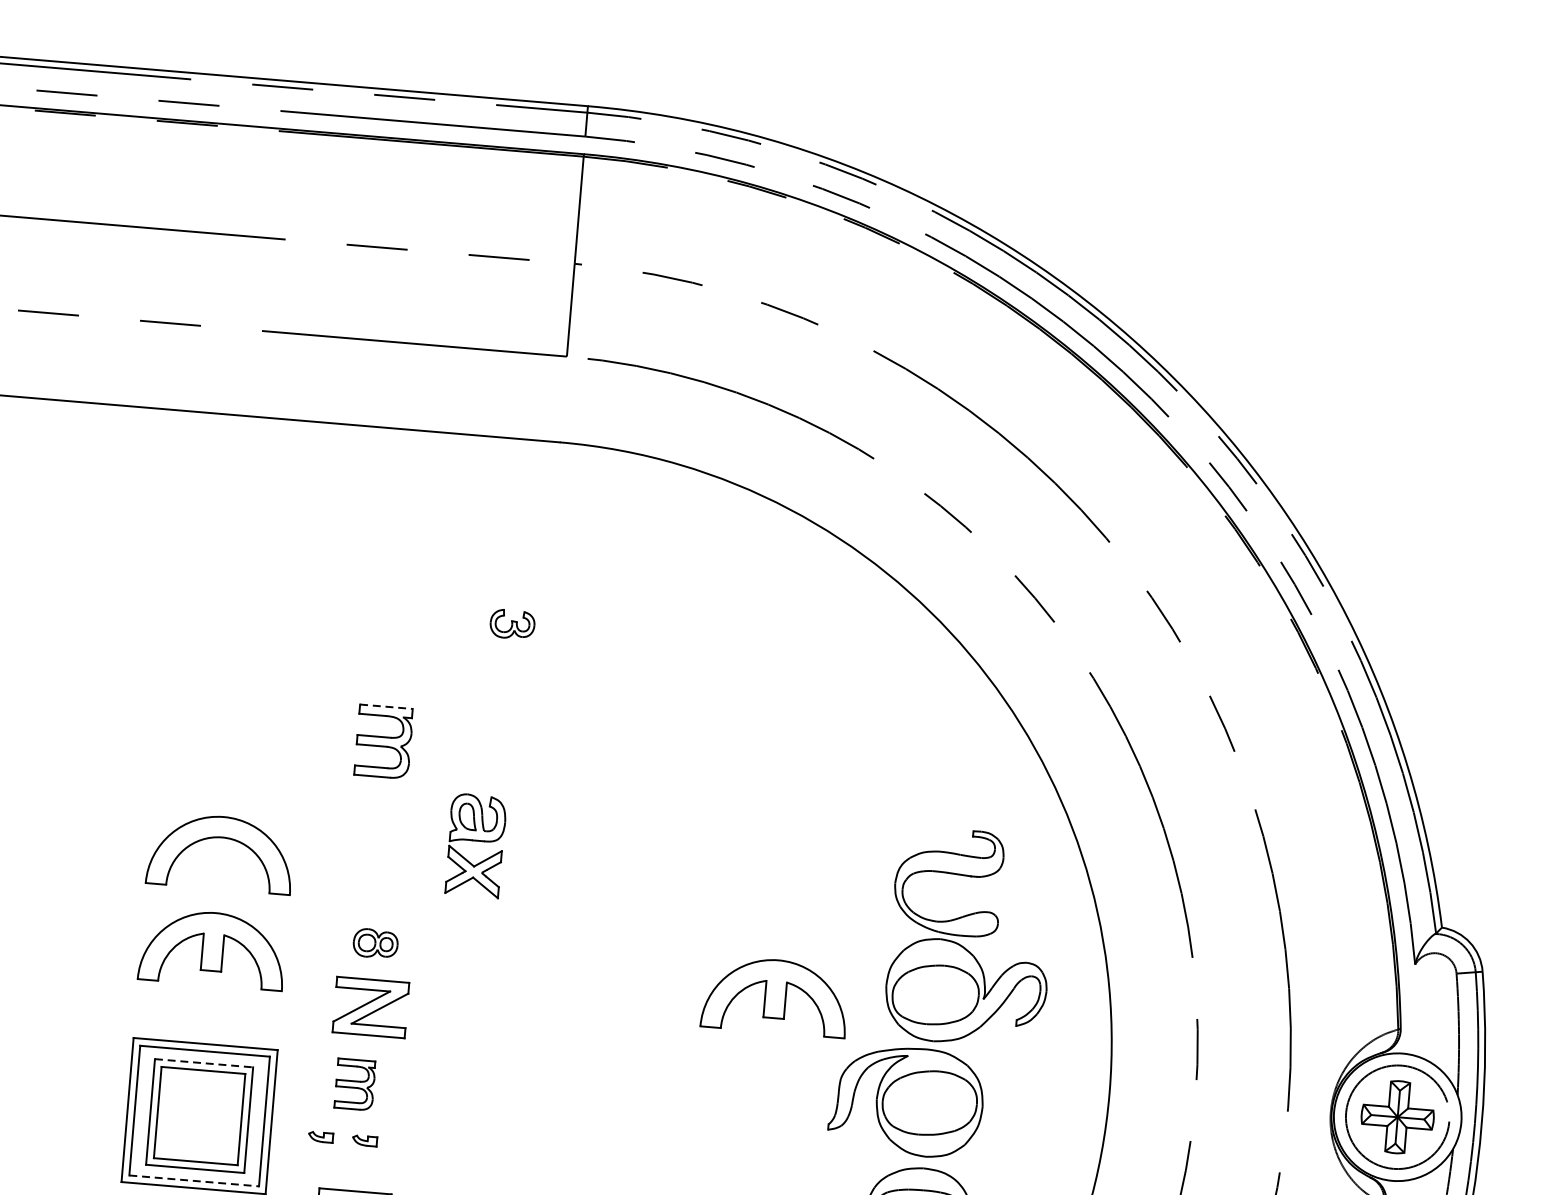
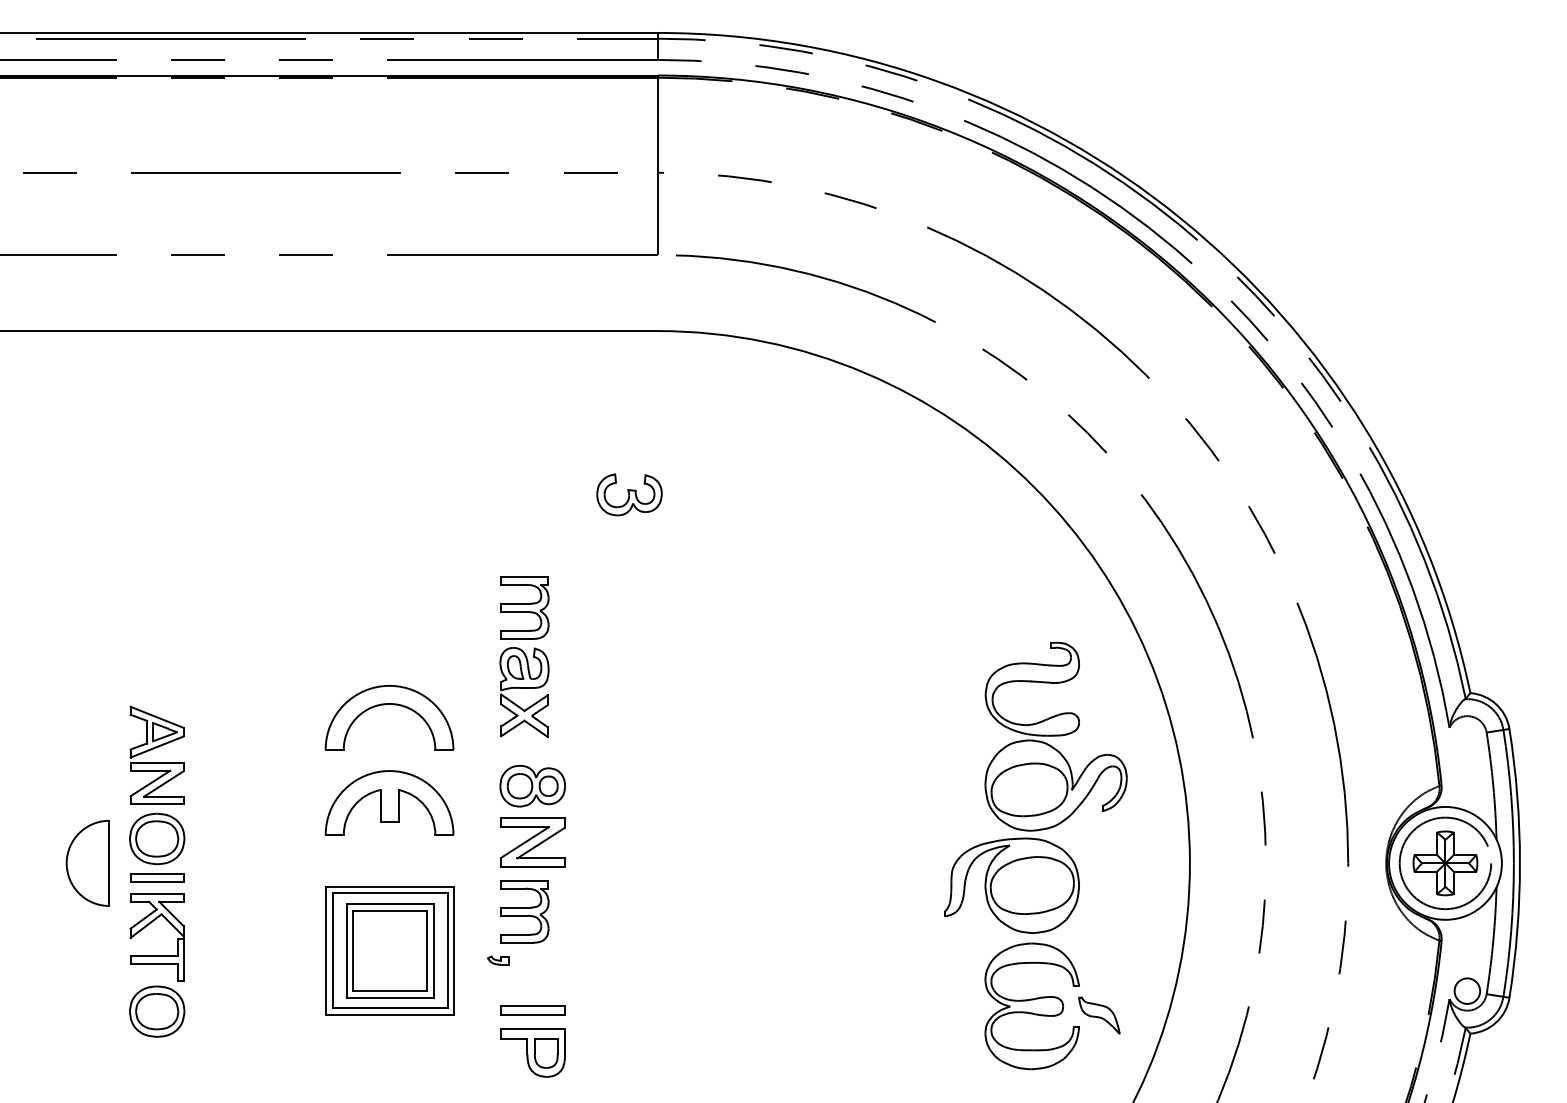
part: (512, 623) -> (629, 494), size x1.67
line: (387, 706) -> (525, 576), dashed -> solid
part: (475, 845) -> (524, 692), moved
part: (375, 942) -> (532, 785), size x1.67
part: (775, 995) -> (888, 802), removed
line: (204, 1063) -> (390, 904), dashed -> solid
part: (354, 1084) -> (524, 911), size x1.43
part: (364, 1140) -> (537, 960), removed
line: (194, 1180) -> (390, 1008), dashed -> solid

